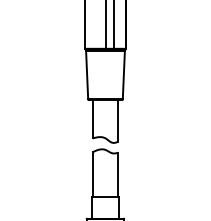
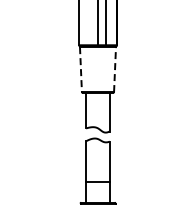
line: (124, 74) -> (115, 69), solid -> dashed
line: (86, 76) -> (80, 70), solid -> dashed

